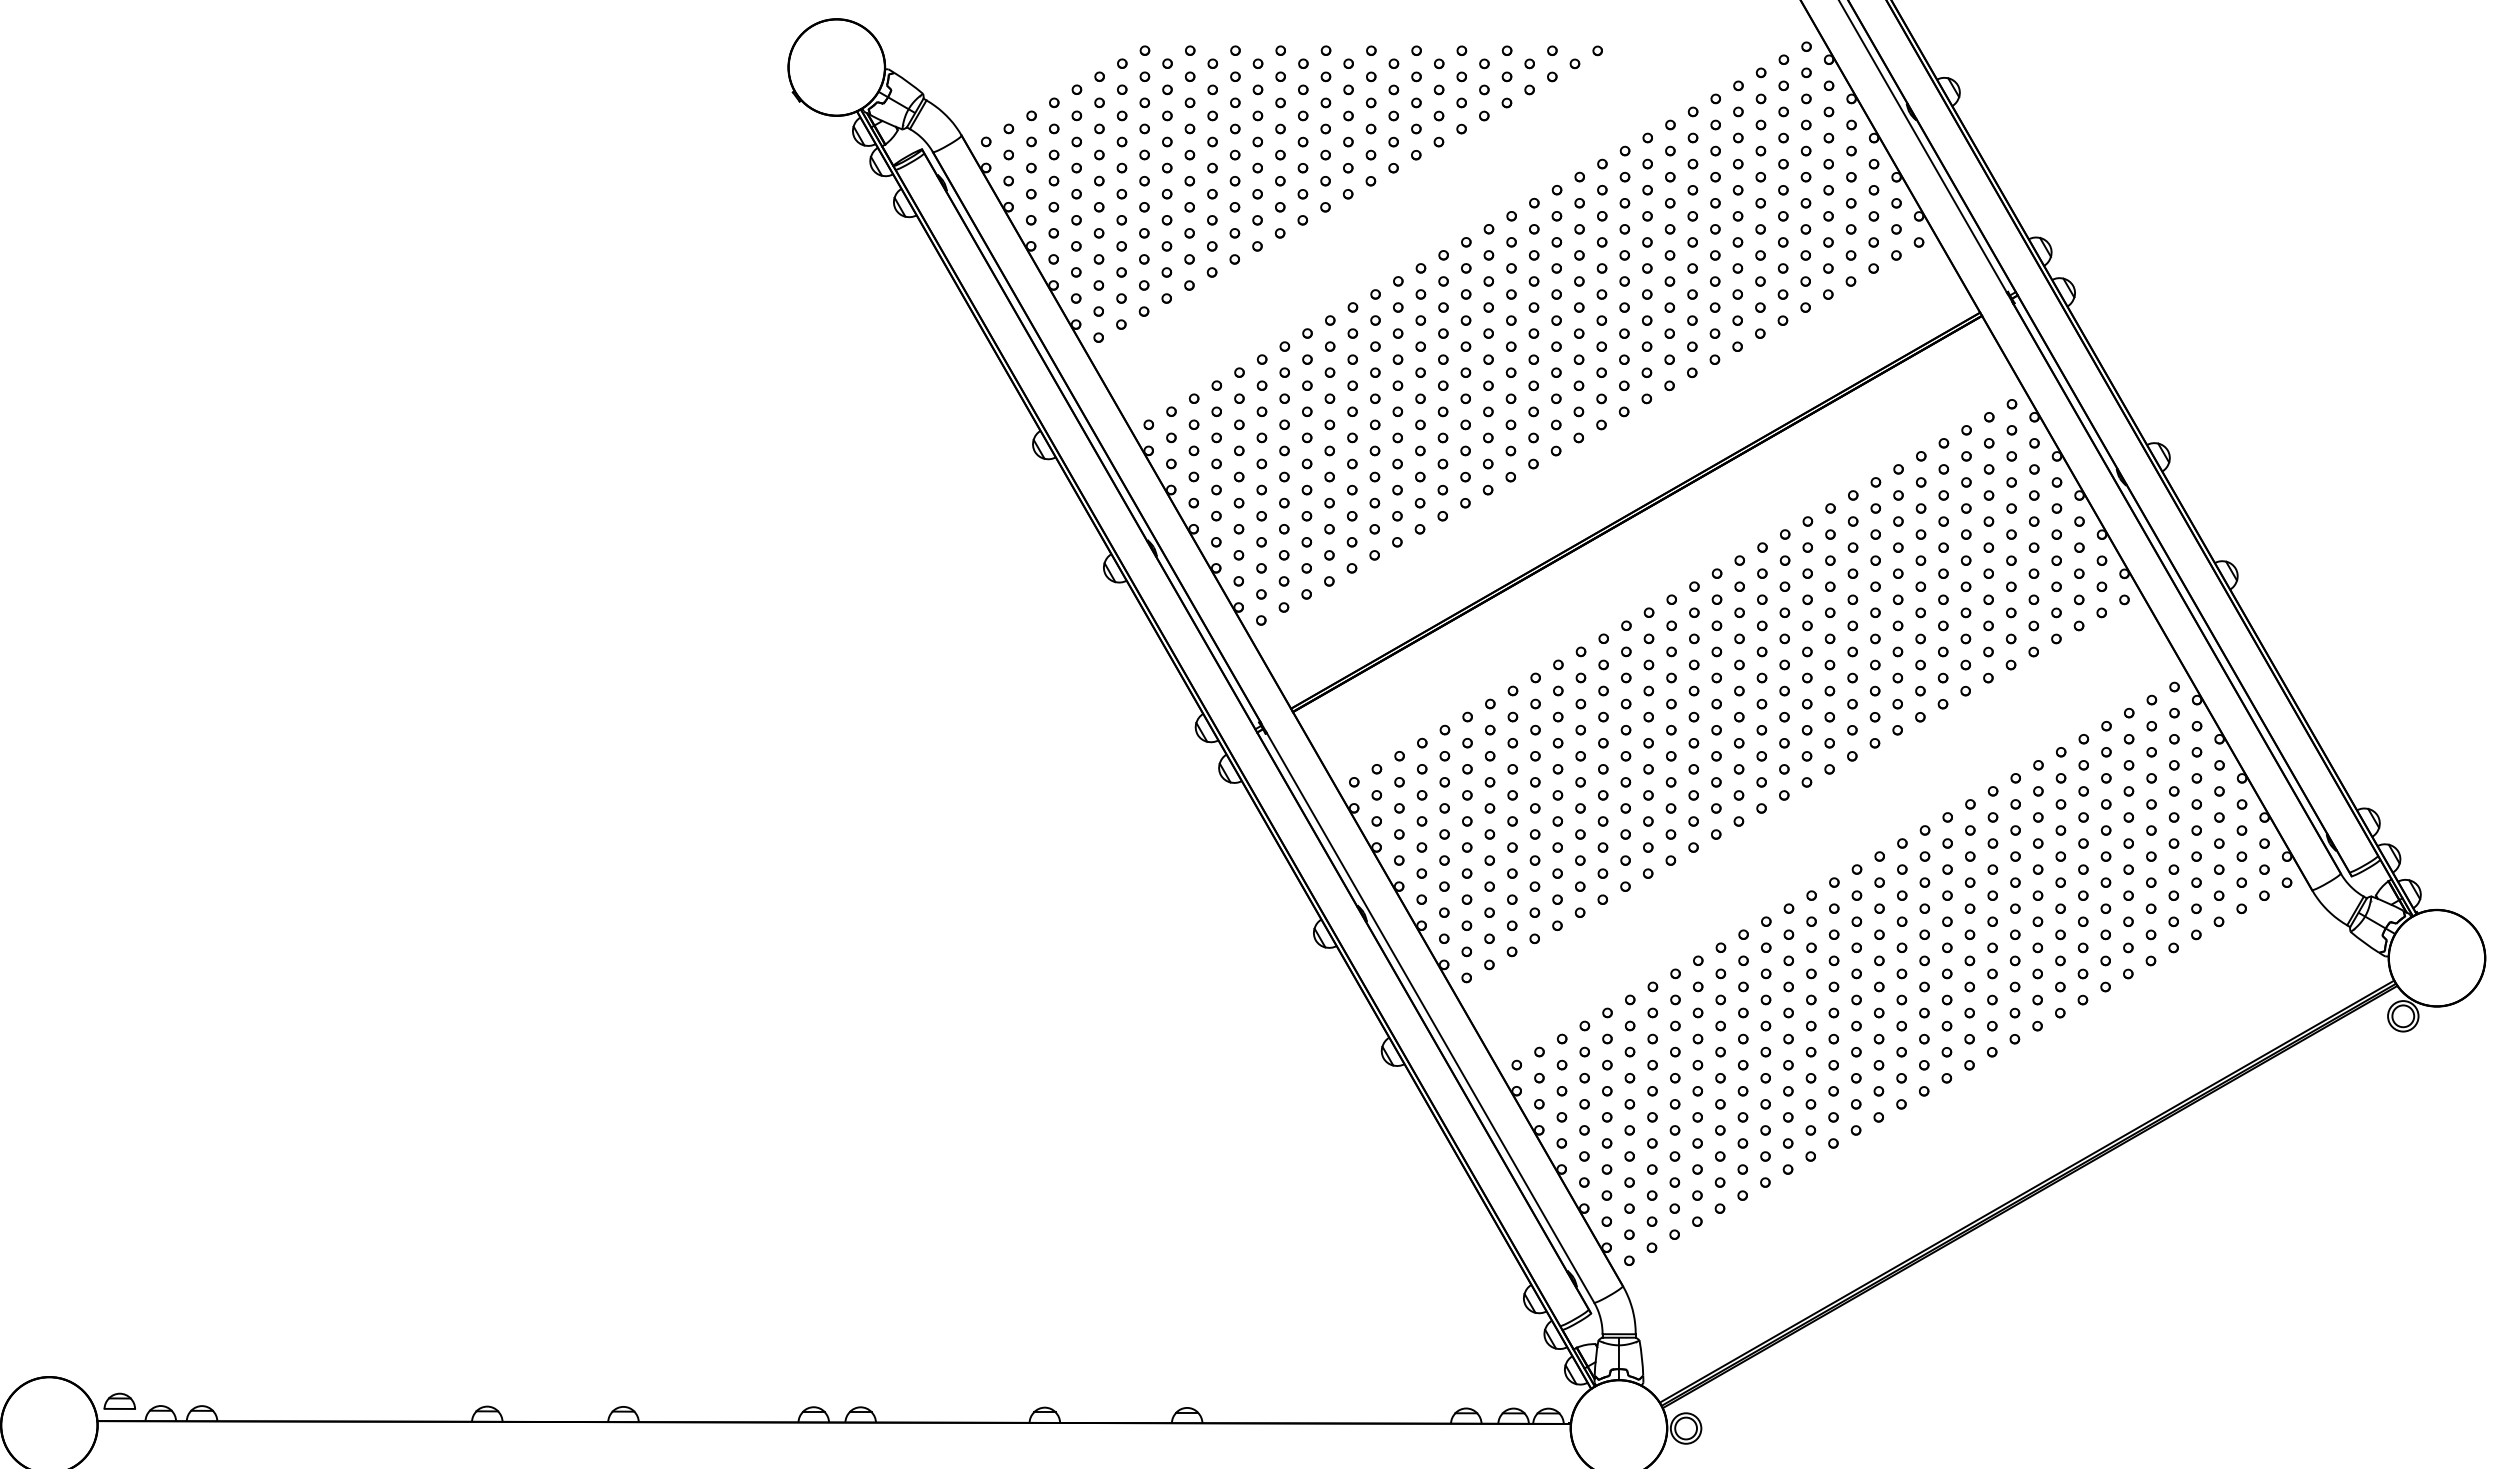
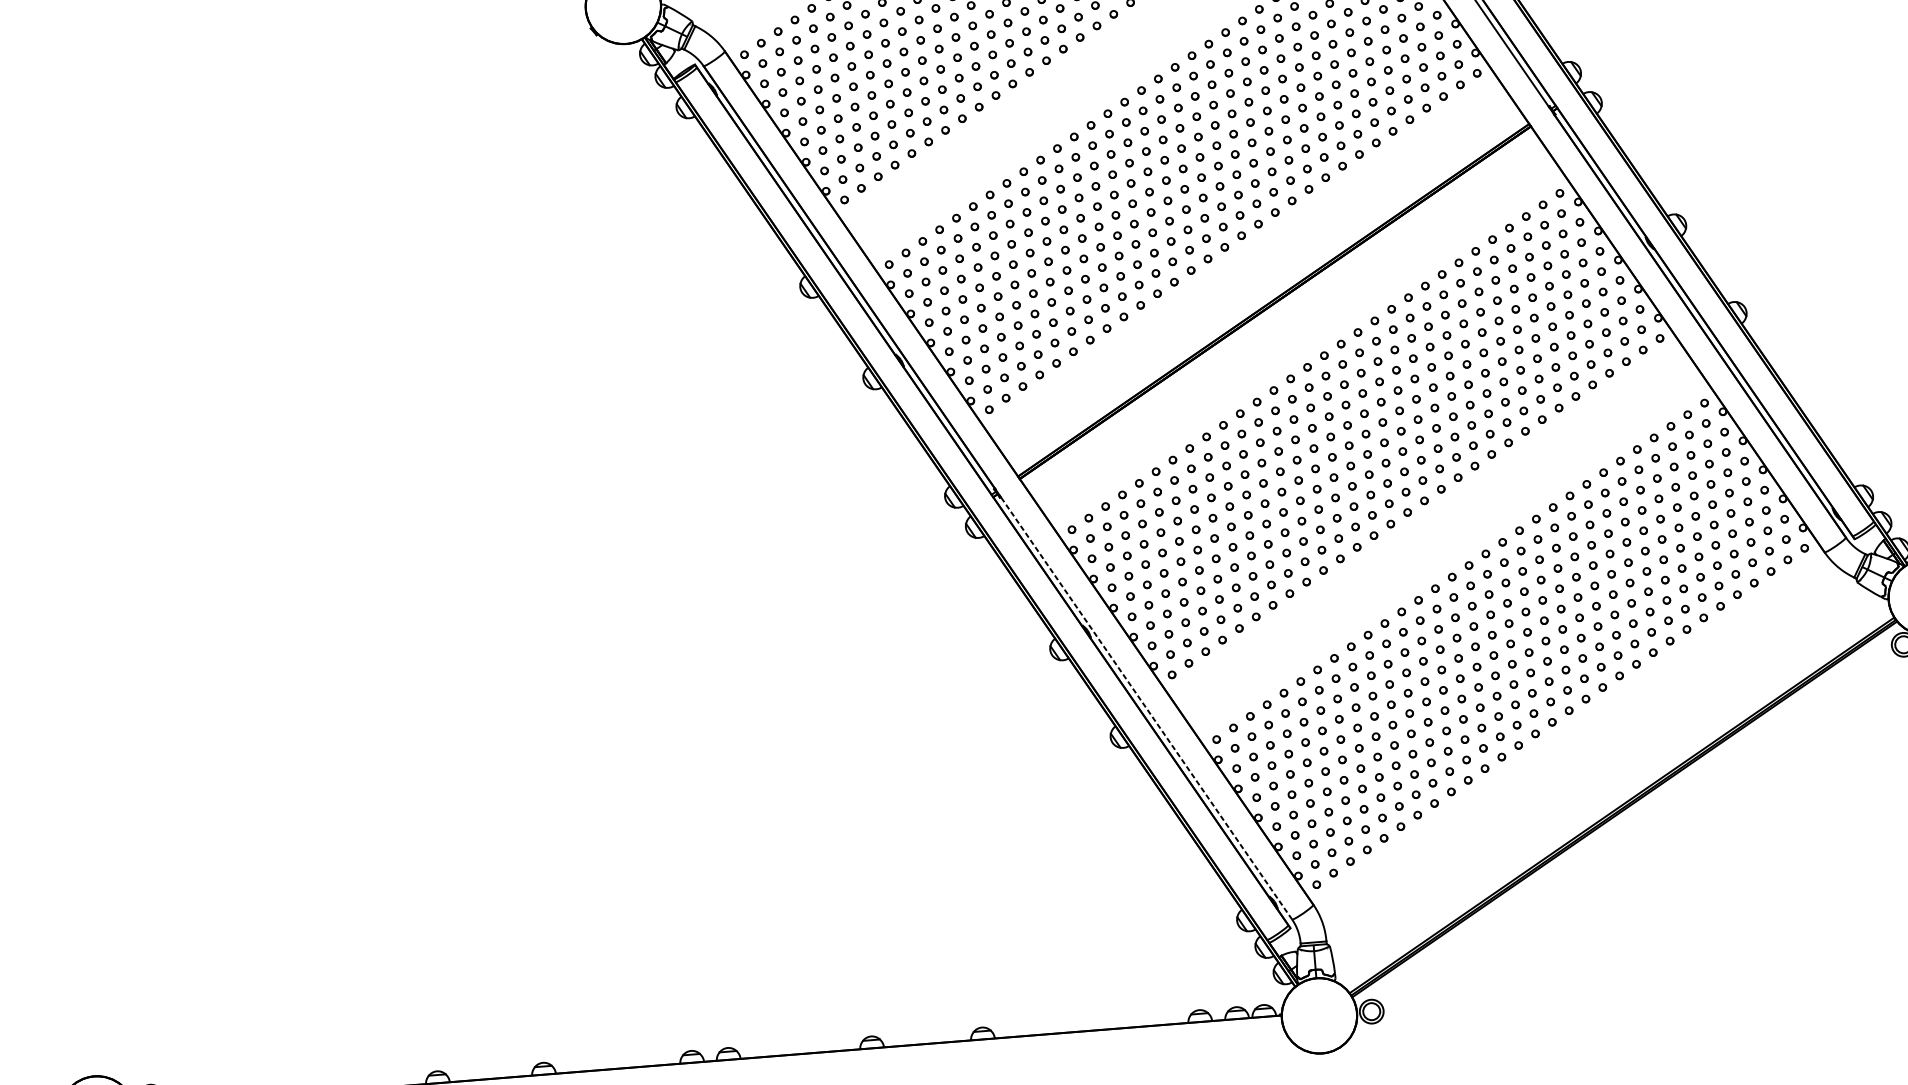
line: (1429, 1016) -> (1145, 707), solid -> dashed

